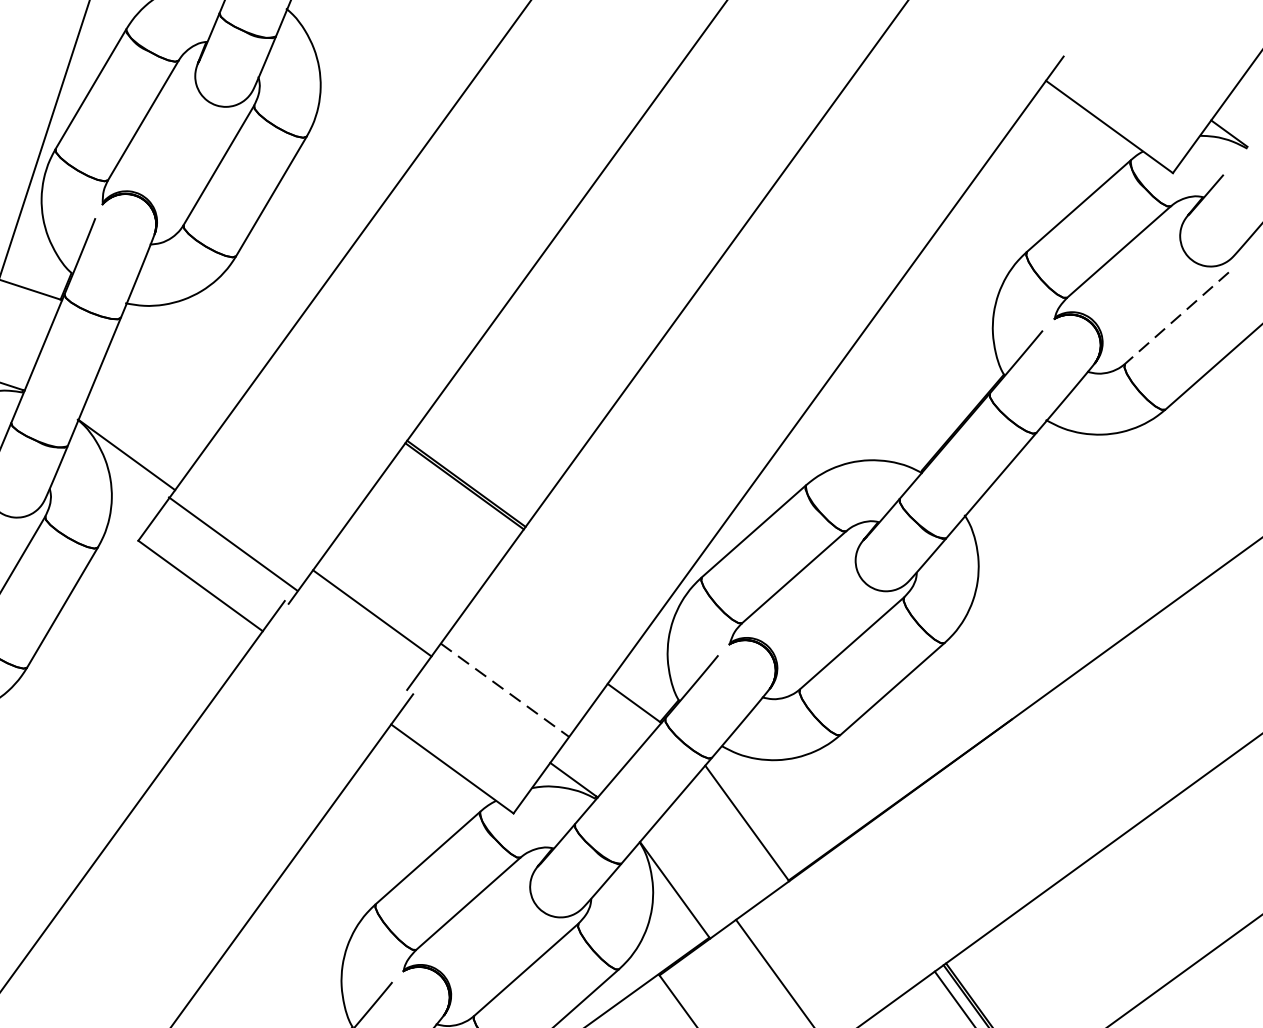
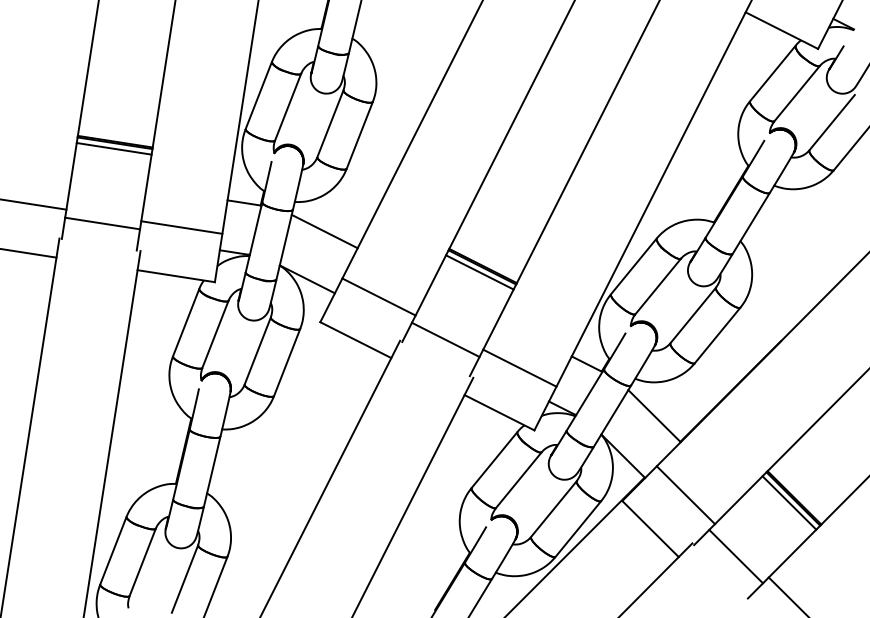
line: (1177, 317) -> (832, 122), dashed -> solid
line: (174, 368) -> (324, 231), added
line: (457, 495) -> (479, 272), added
line: (232, 542) -> (378, 296), moved
line: (506, 691) -> (520, 368), dashed -> solid

